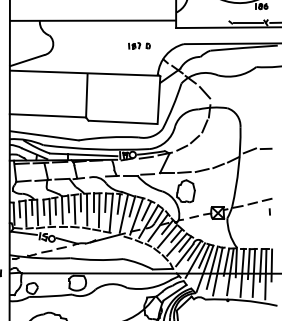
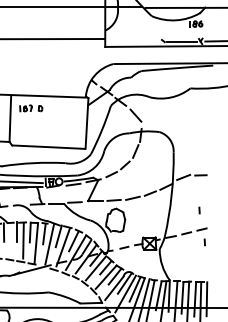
part: (139, 45) -> (31, 107), moved
line: (264, 181) -> (199, 210), added
line: (86, 209) -> (9, 239), removed

